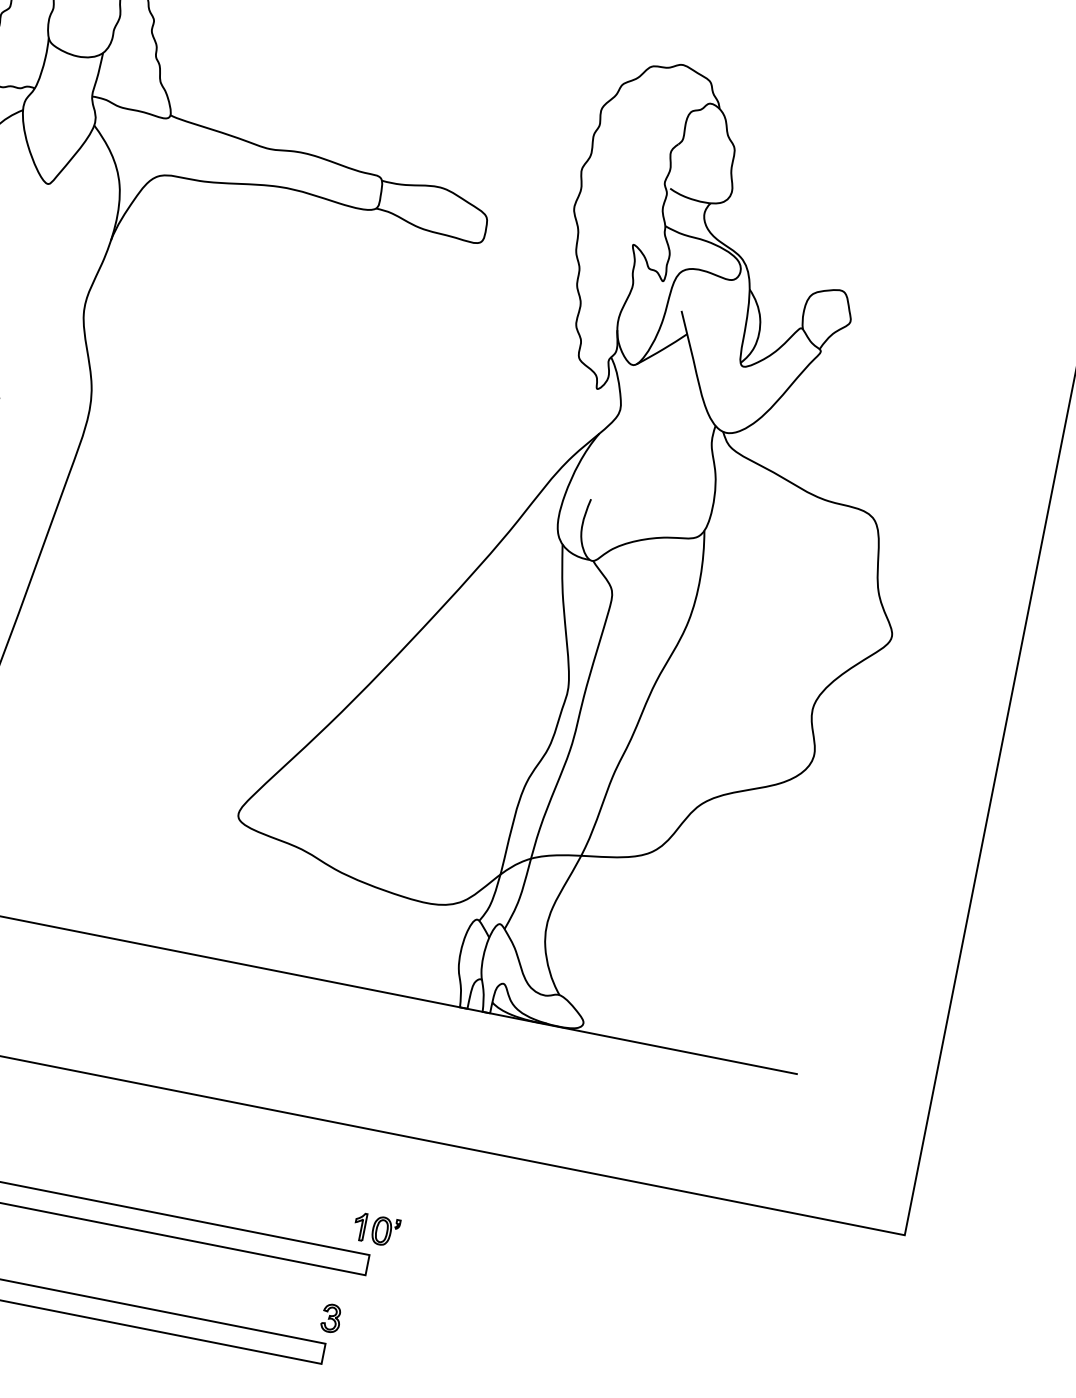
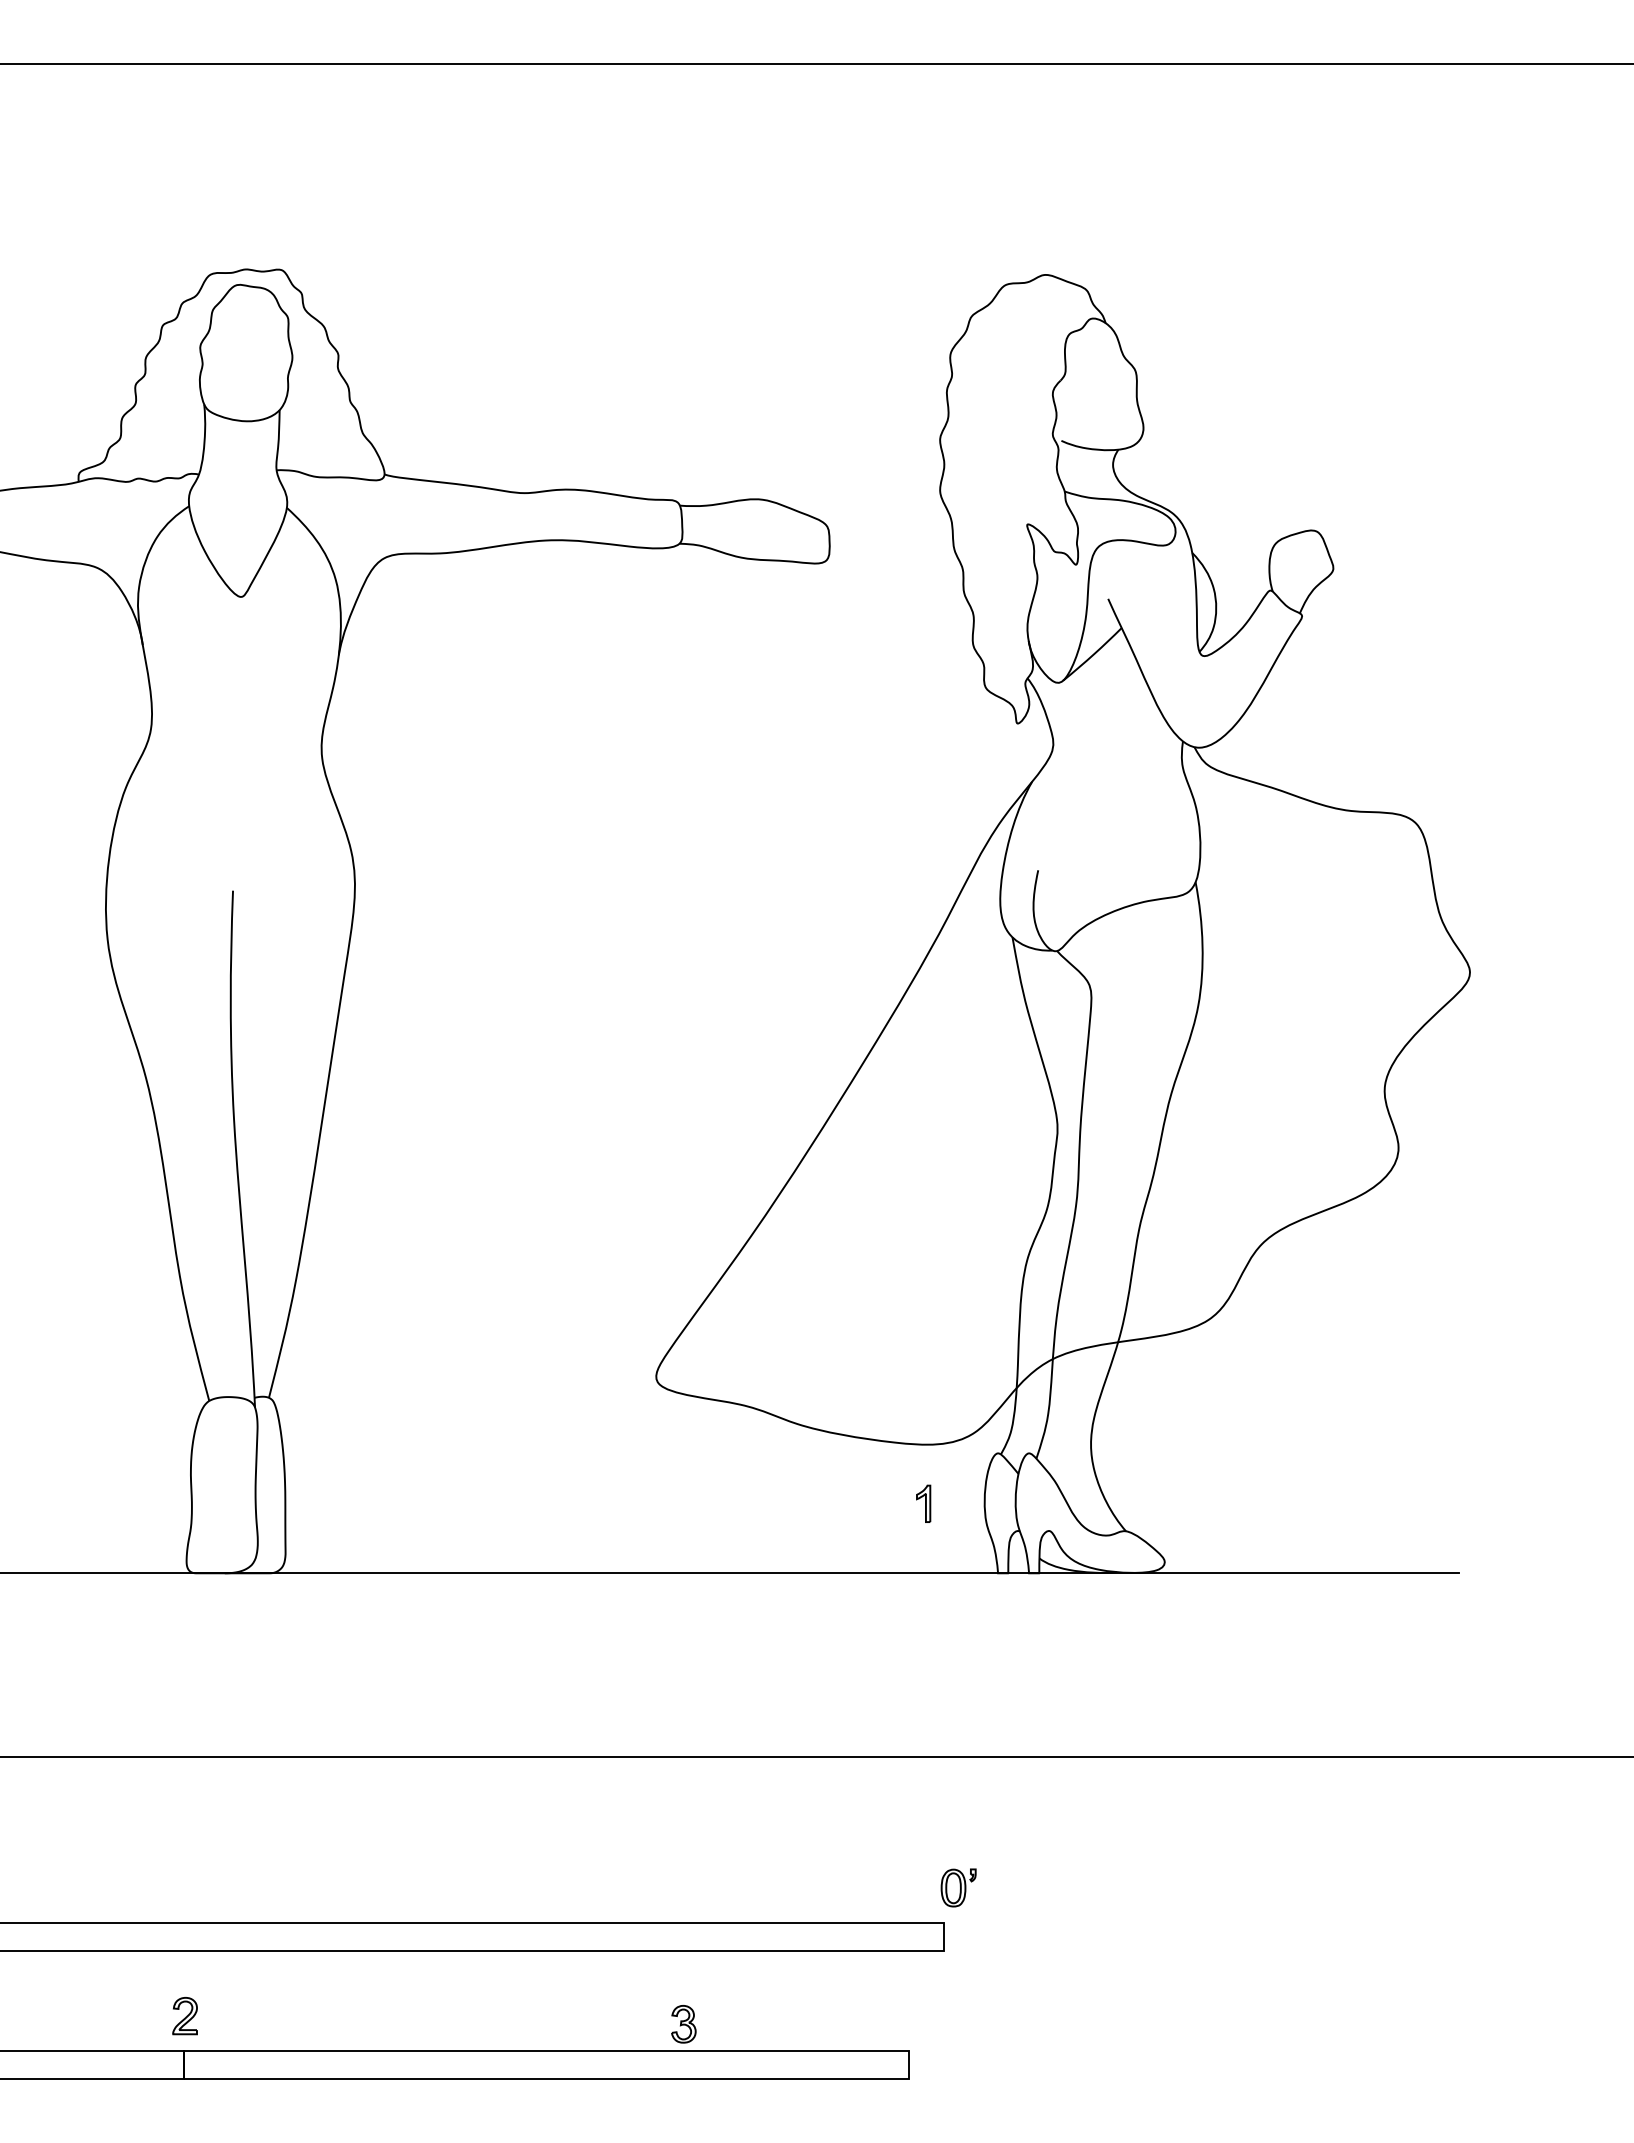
part: (359, 1226) -> (923, 1503), moved
part: (331, 1318) -> (683, 2024), moved

